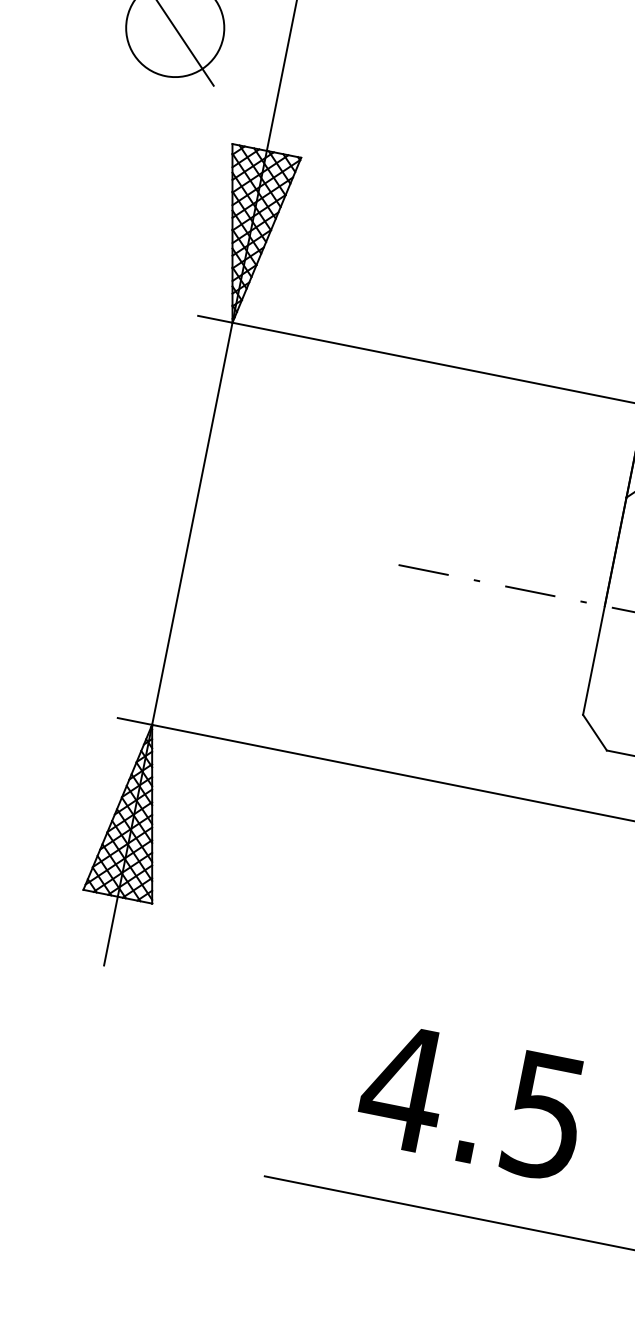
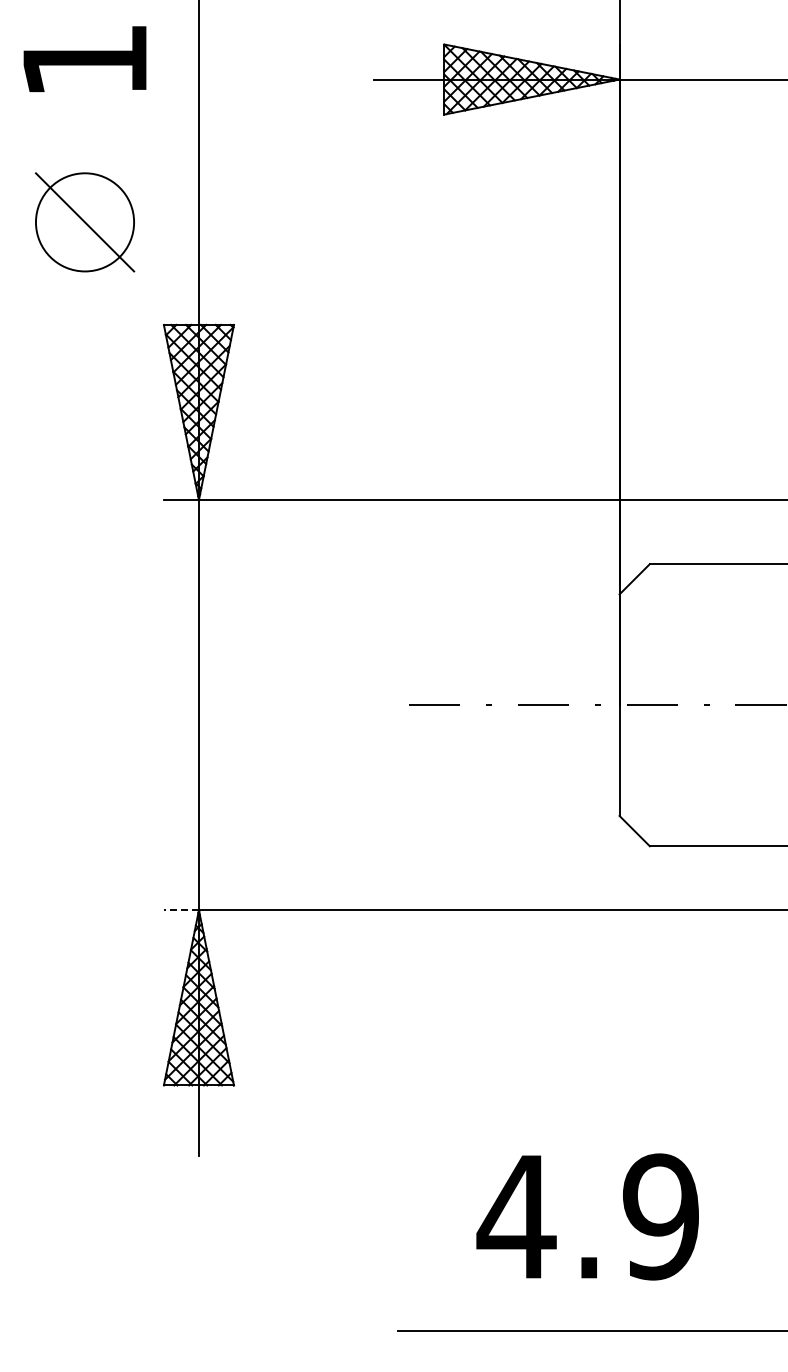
line: (134, 721) -> (181, 910), solid -> dashed
text: (544, 1115) -> (660, 1216), 4.5 -> 4.9

